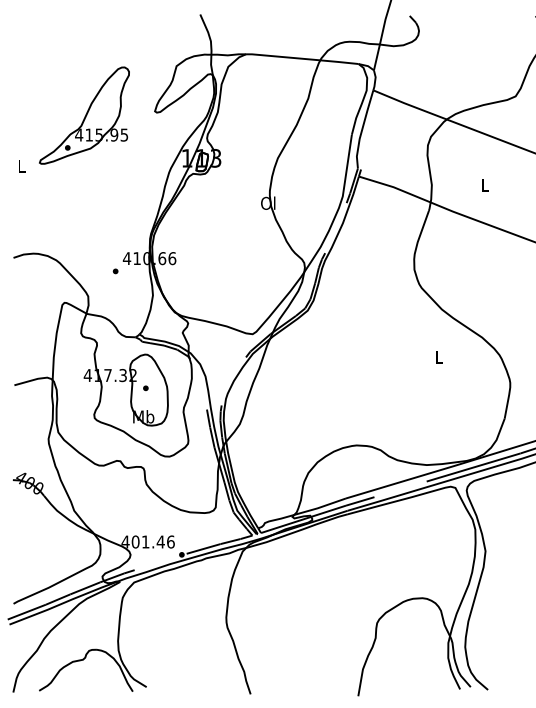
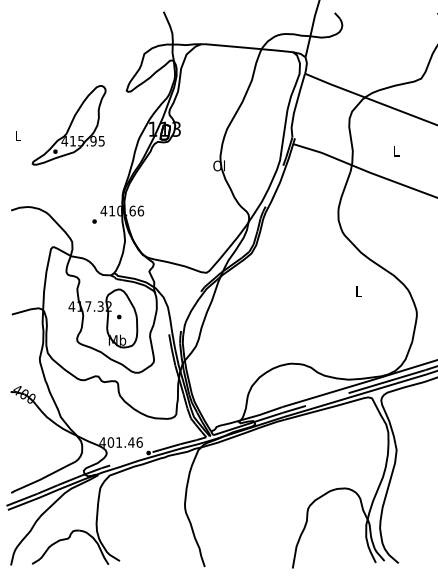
part: (83, 115) -> (68, 125), moved

